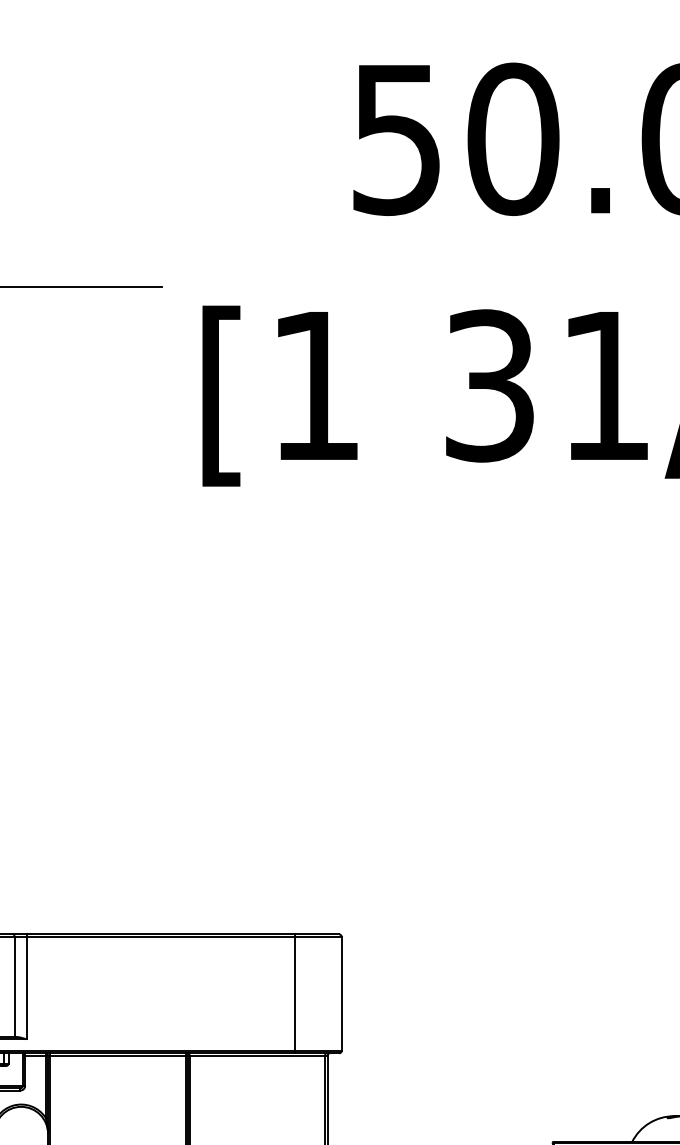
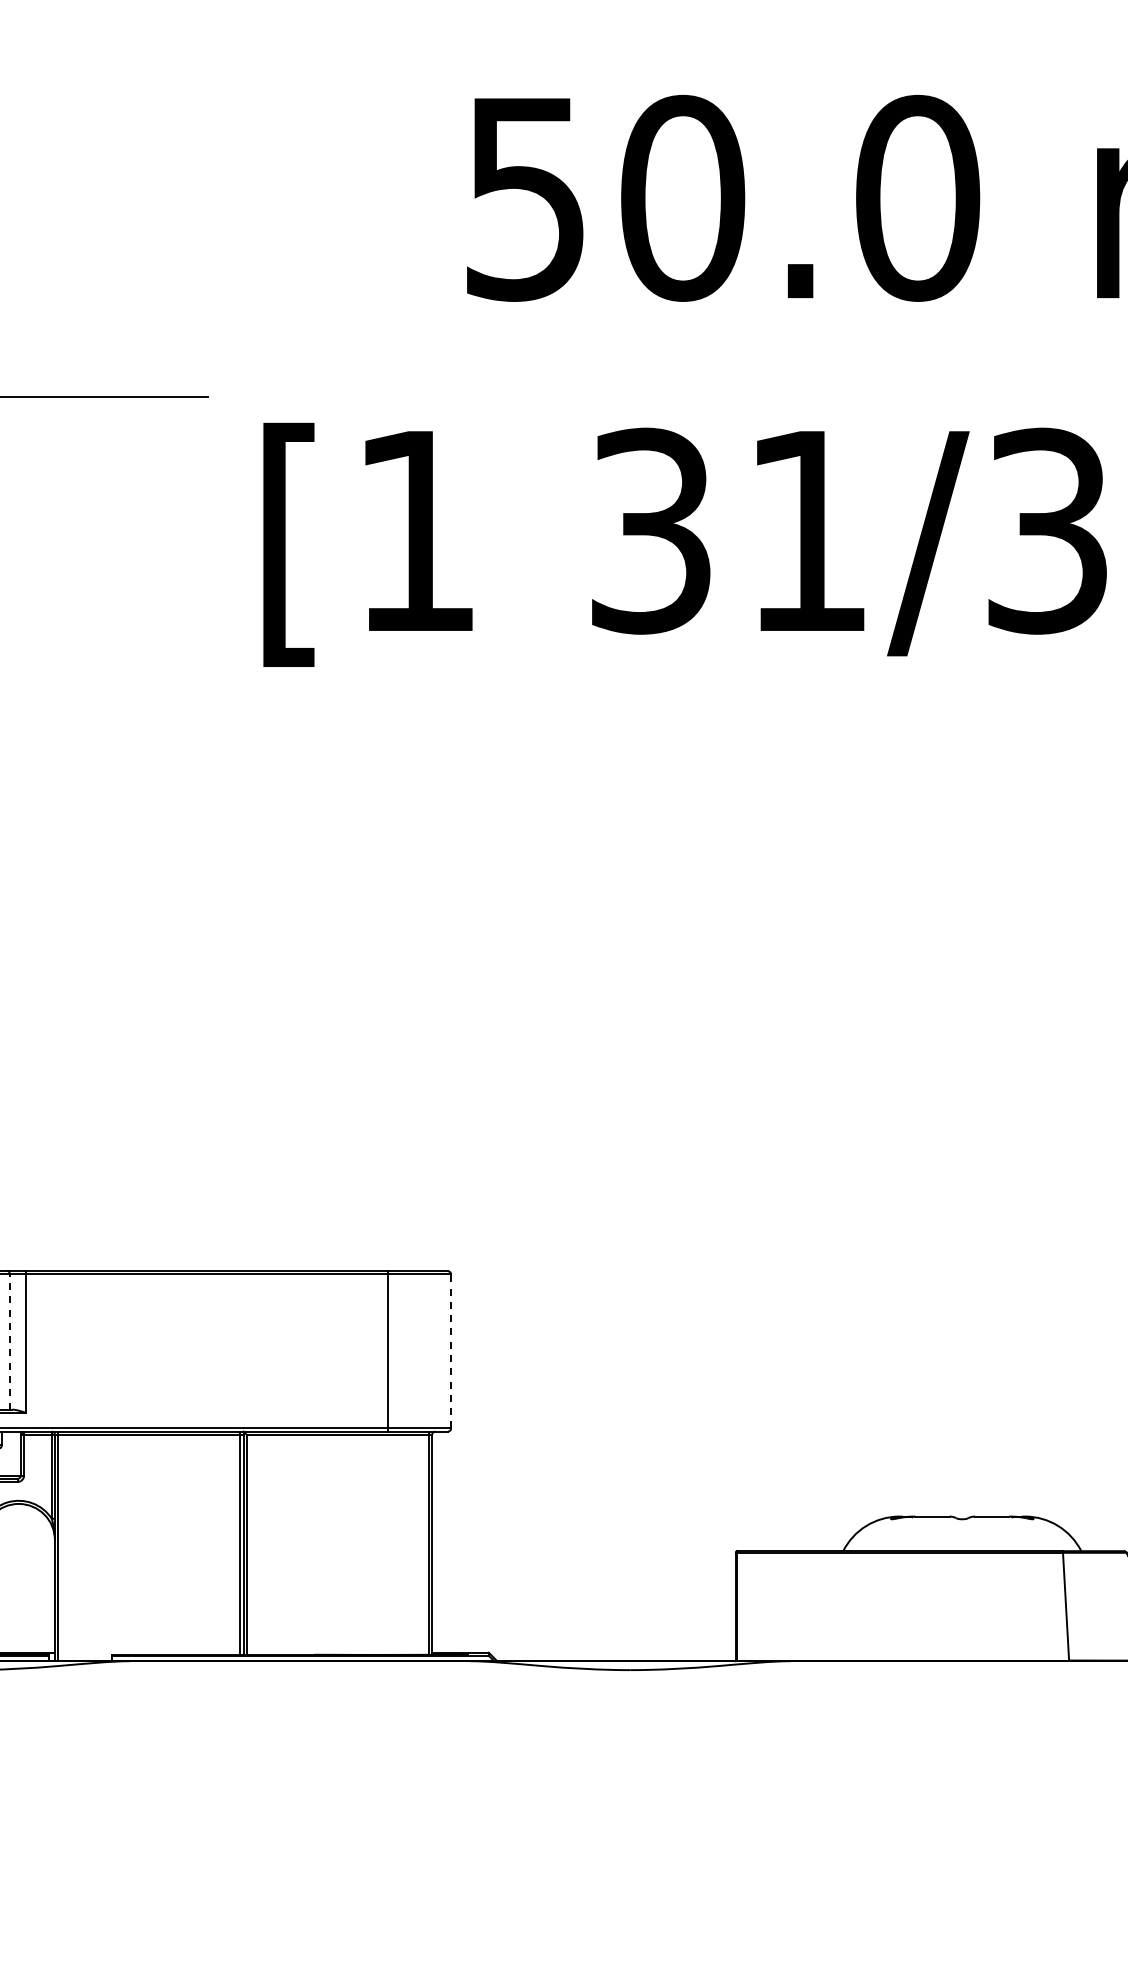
line: (14, 987) -> (9, 1342), solid -> dashed
line: (341, 993) -> (451, 1350), solid -> dashed

